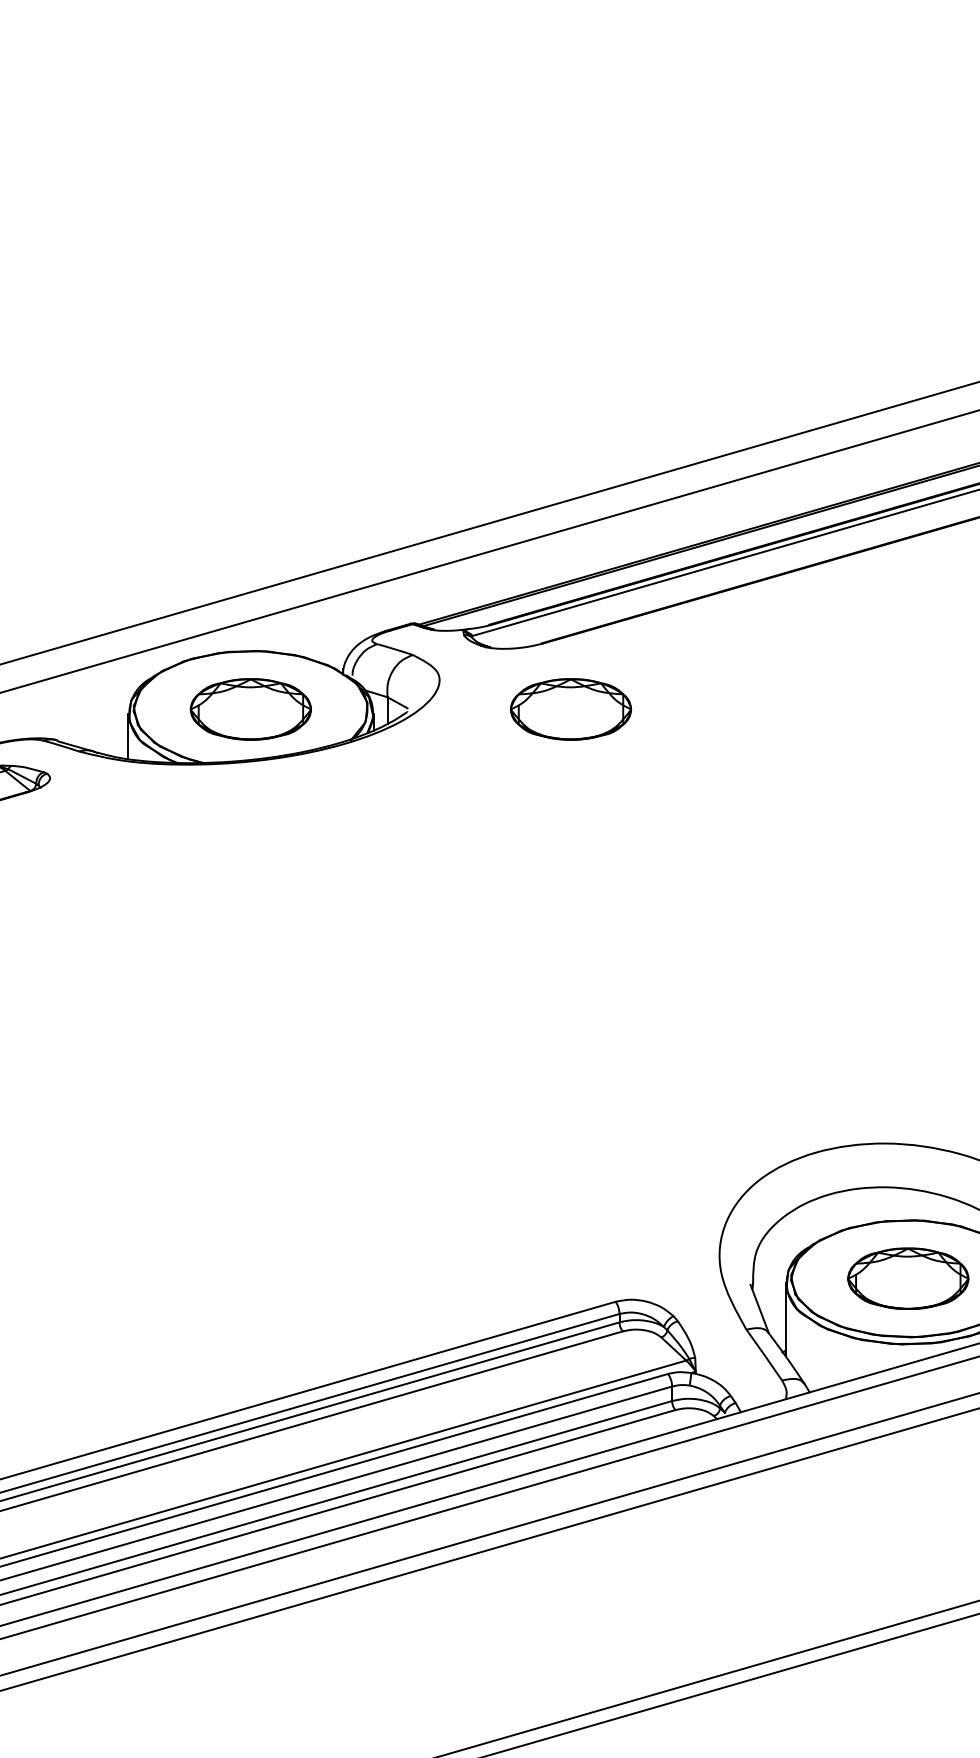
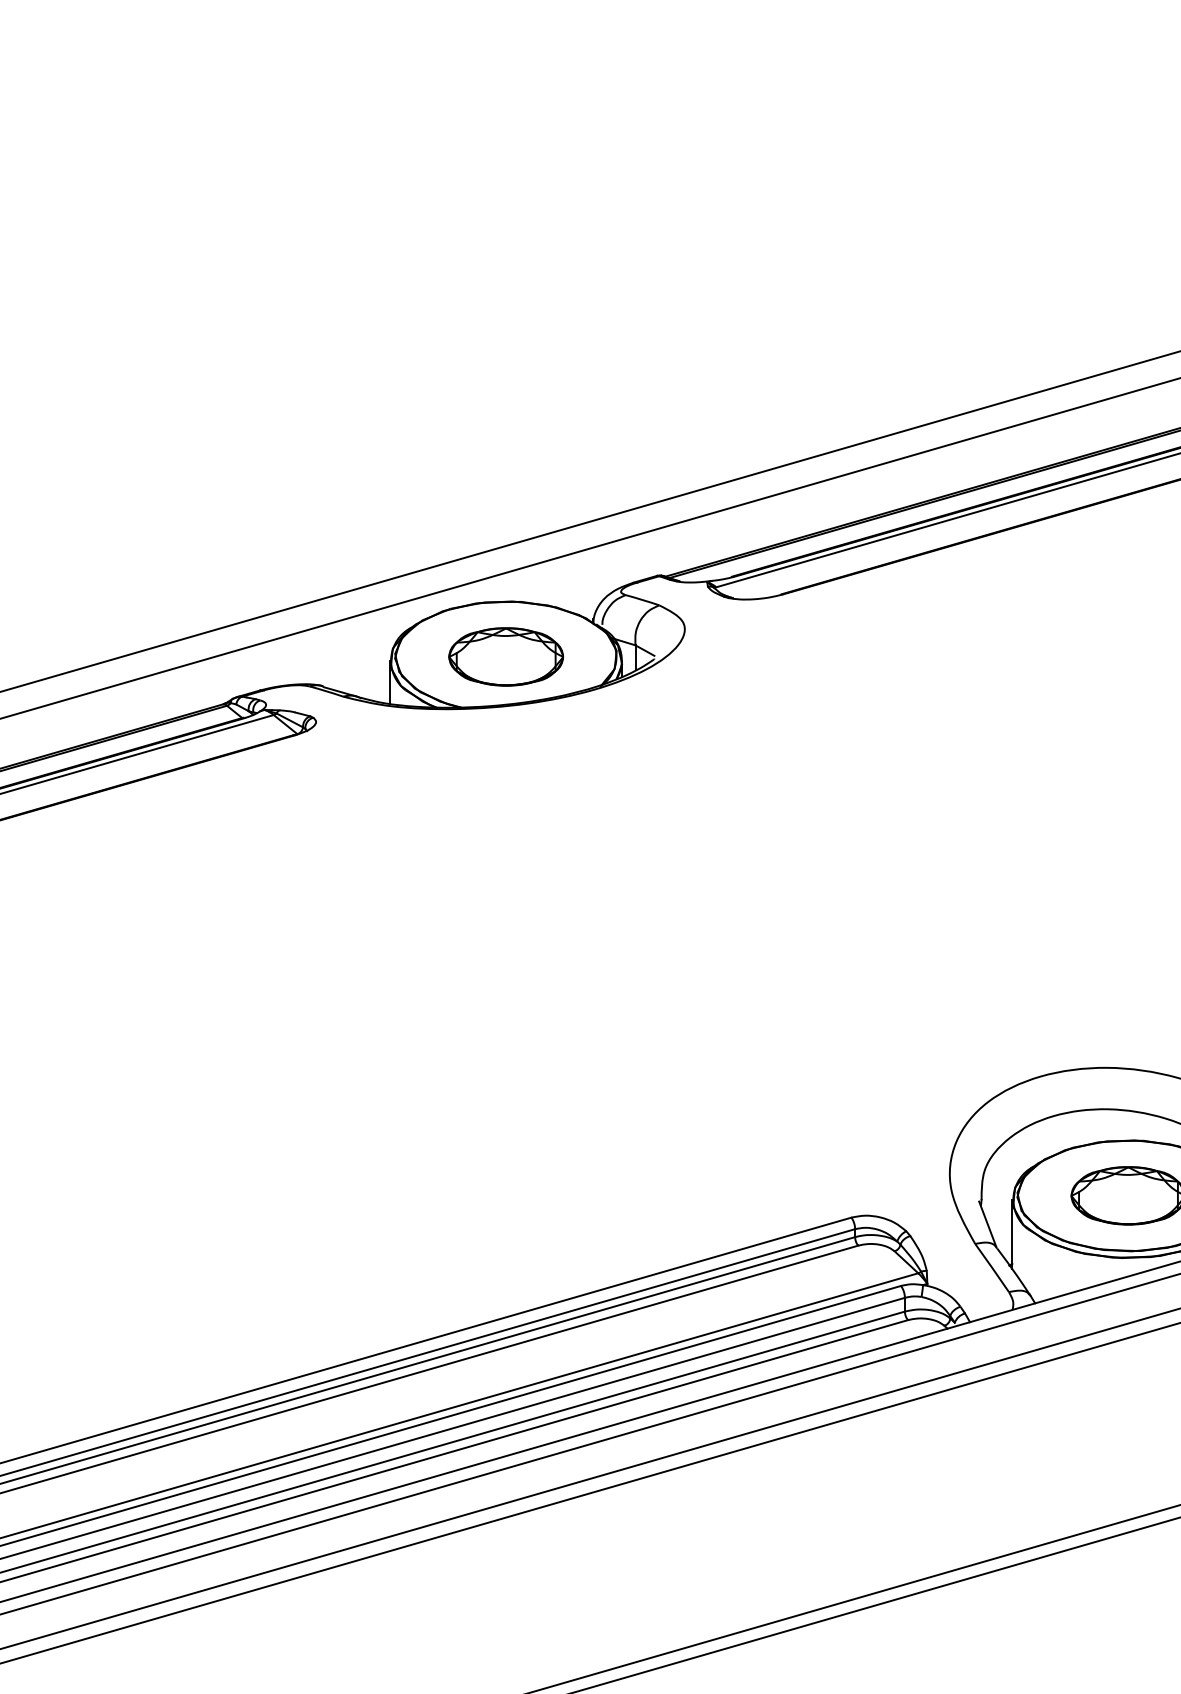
part: (570, 709) -> (808, 656), removed

